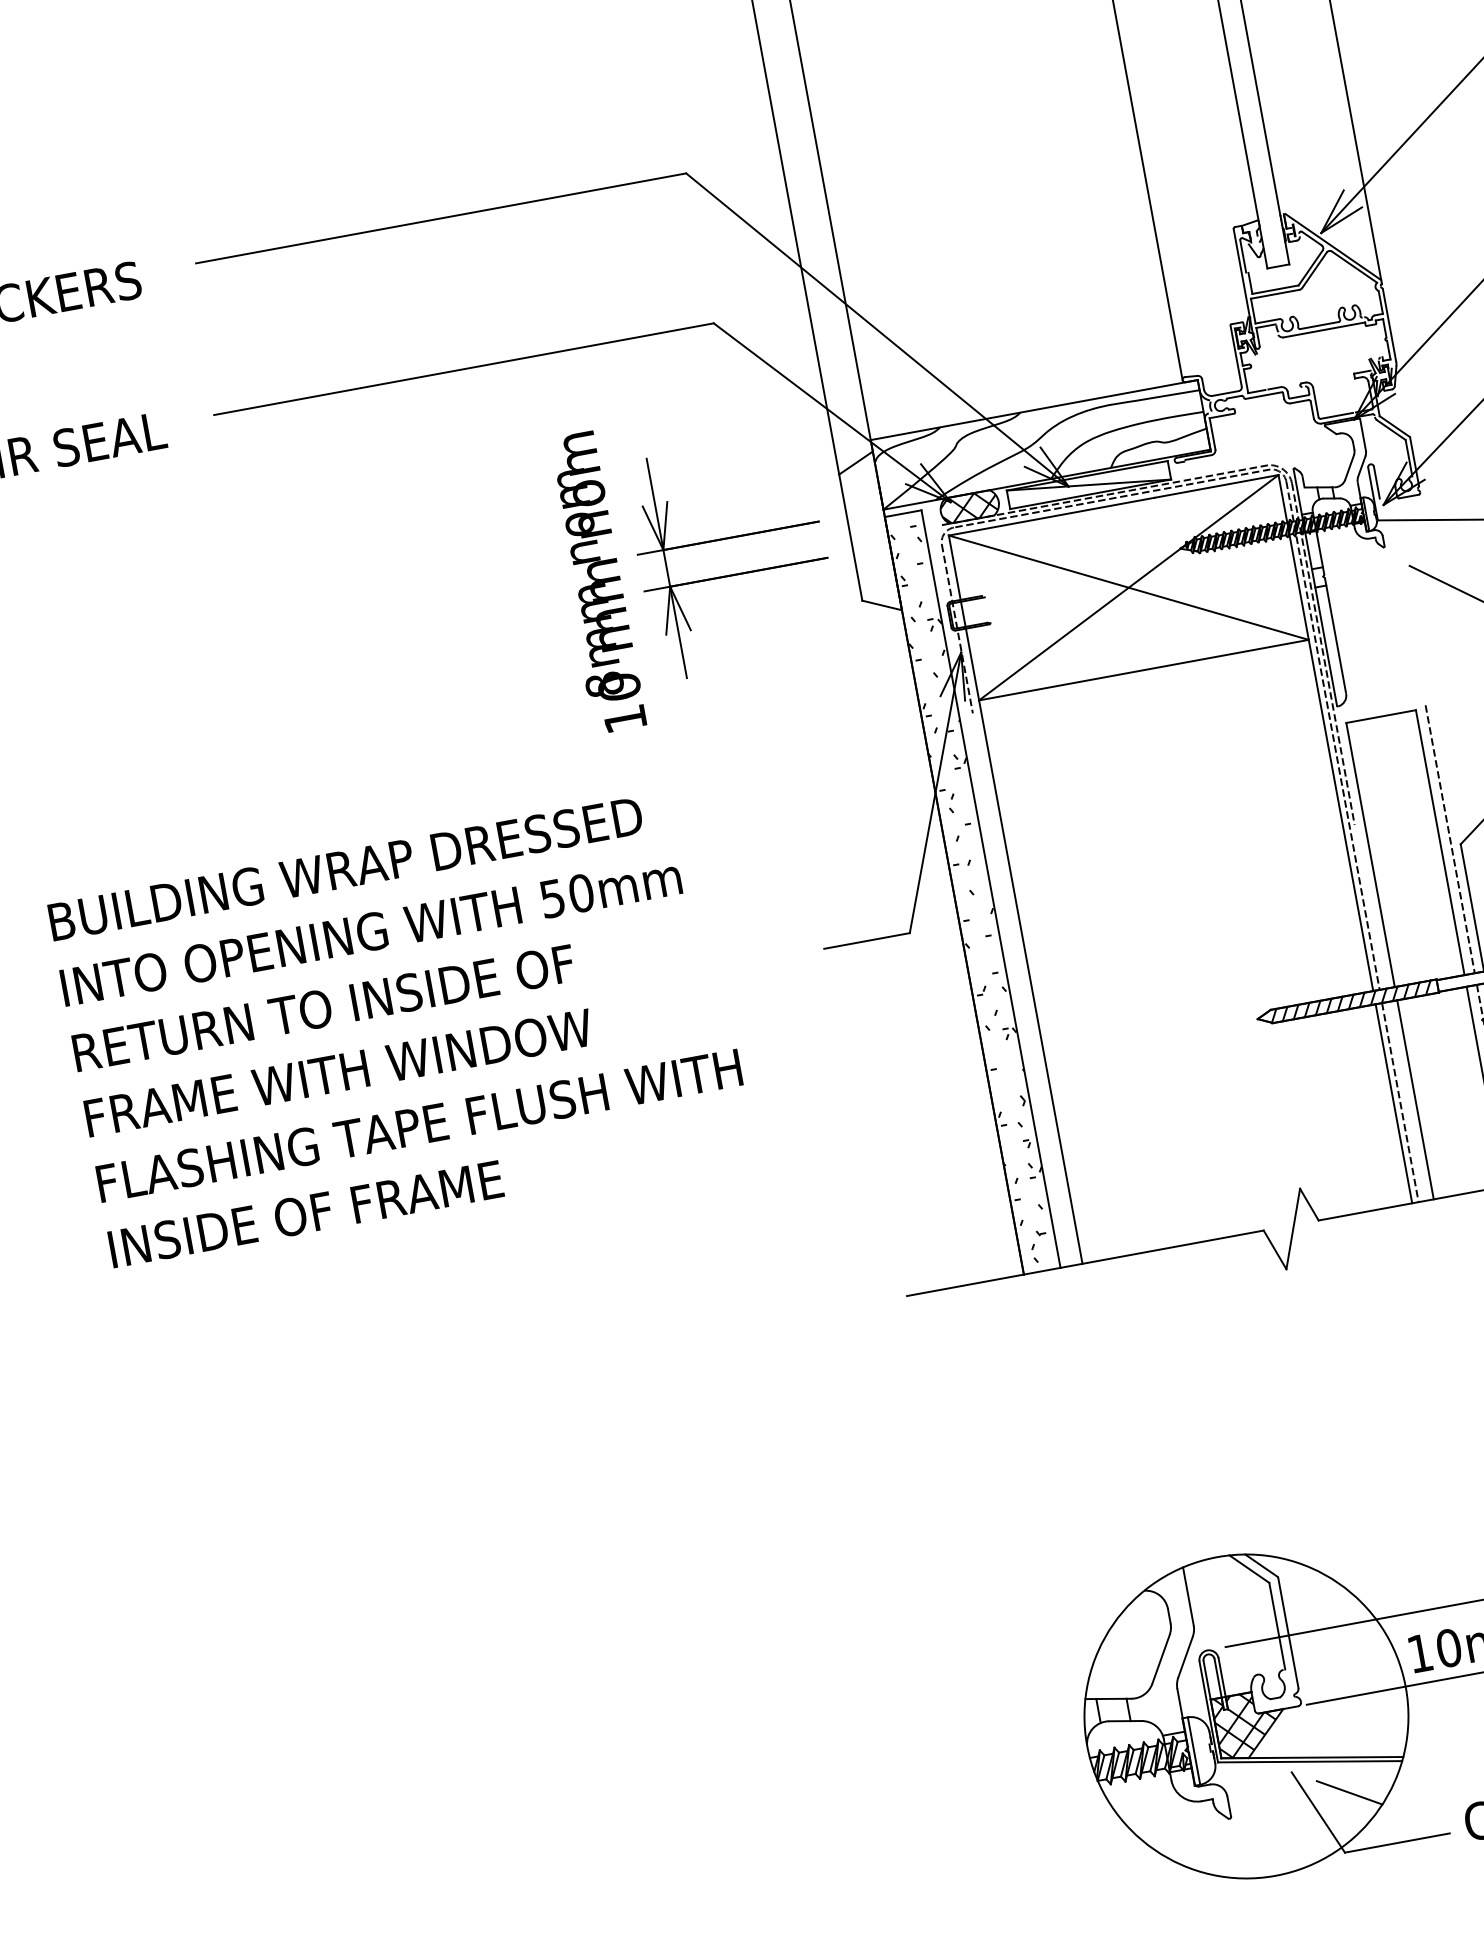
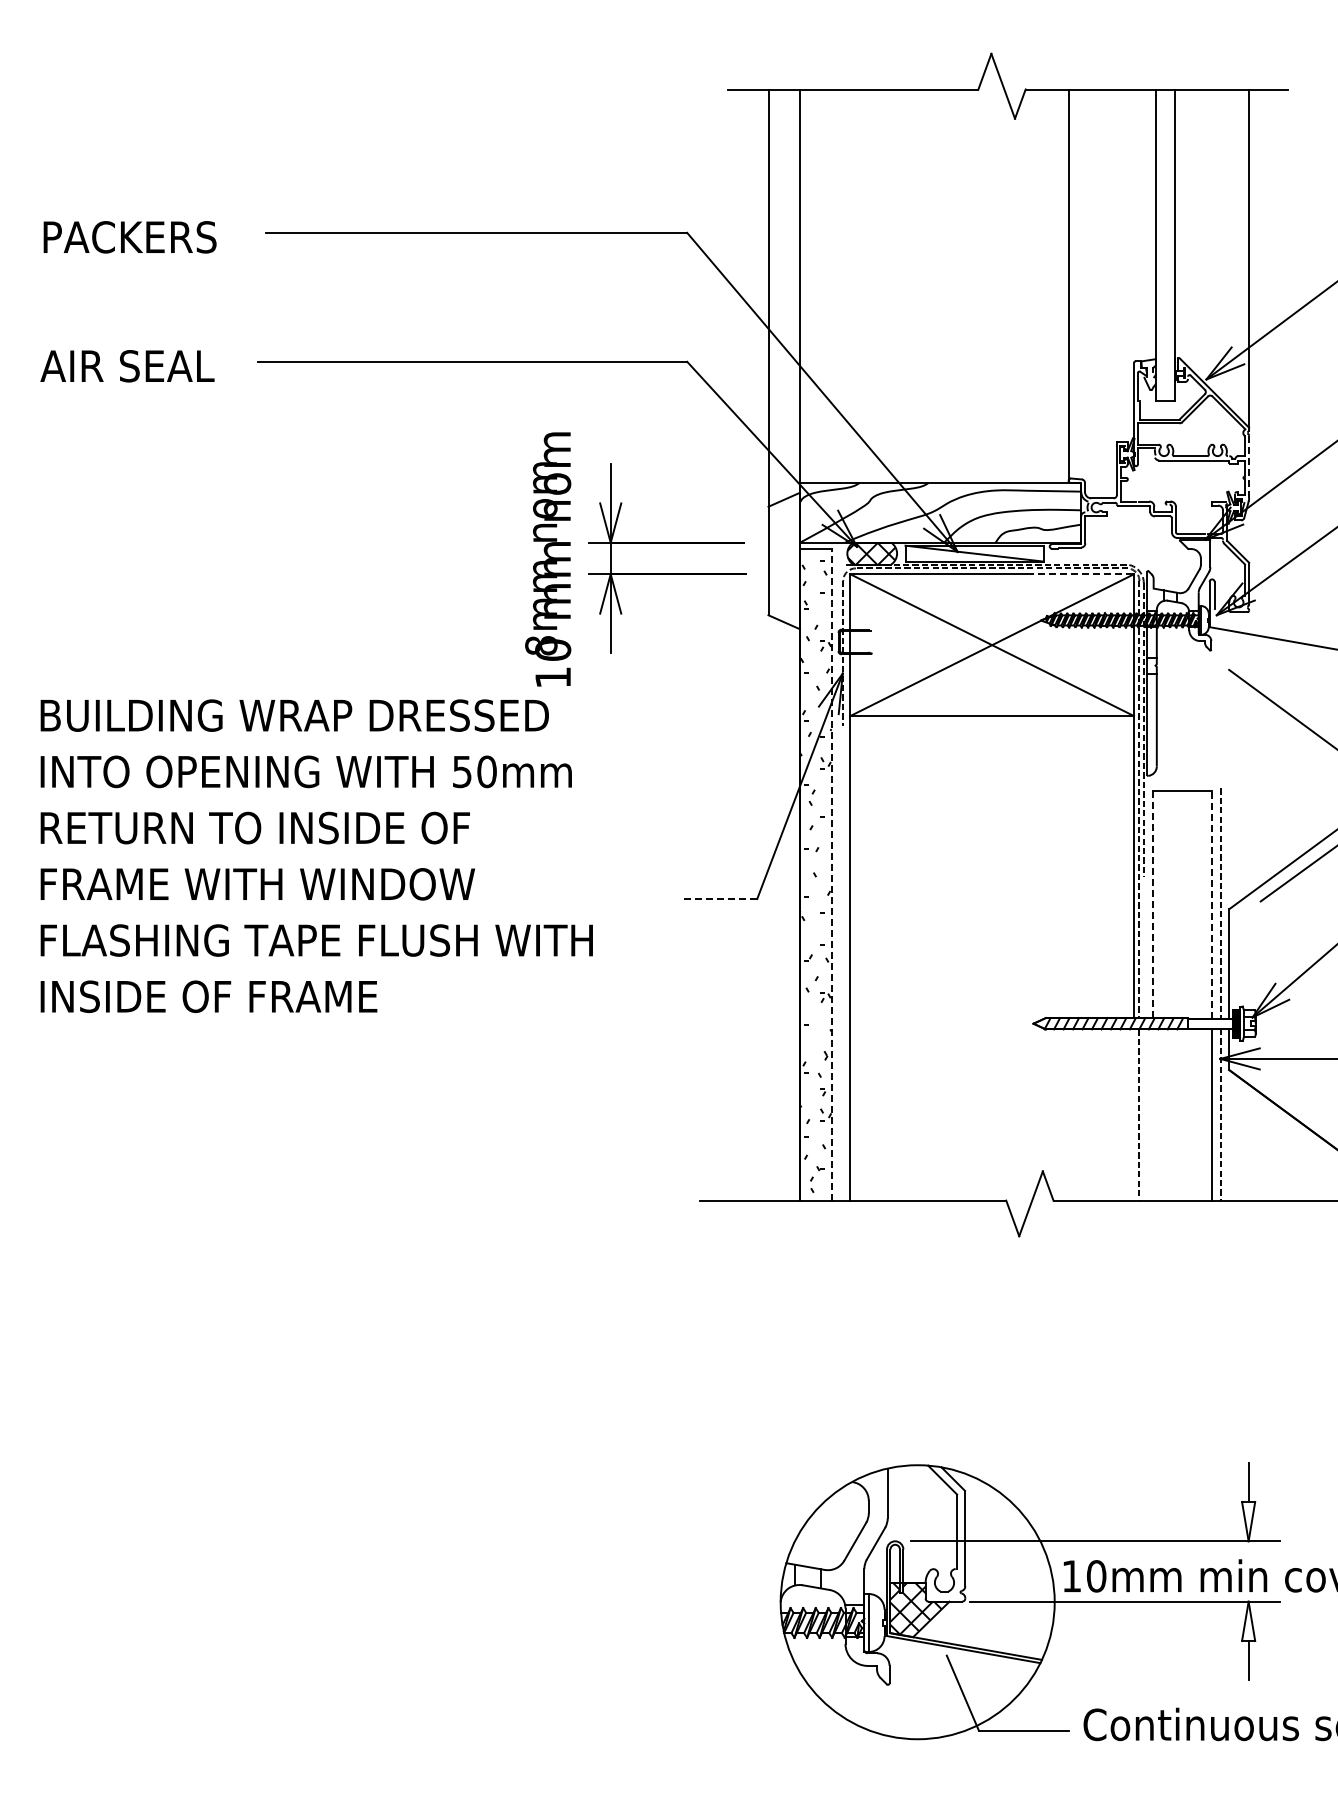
line: (1389, 325) -> (1249, 466), solid -> dashed
line: (1217, 486) -> (1081, 574), solid -> dashed
line: (1440, 842) -> (1212, 904), solid -> dashed
line: (1370, 855) -> (1152, 904), solid -> dashed
line: (990, 888) -> (831, 874), solid -> dashed
line: (867, 941) -> (720, 899), solid -> dashed
text: (400, 1027) -> (316, 855), moved
line: (1415, 1099) -> (1152, 1114), removed
line: (1393, 1103) -> (1133, 1114), removed
line: (1349, 1792) -> (991, 1681), removed

